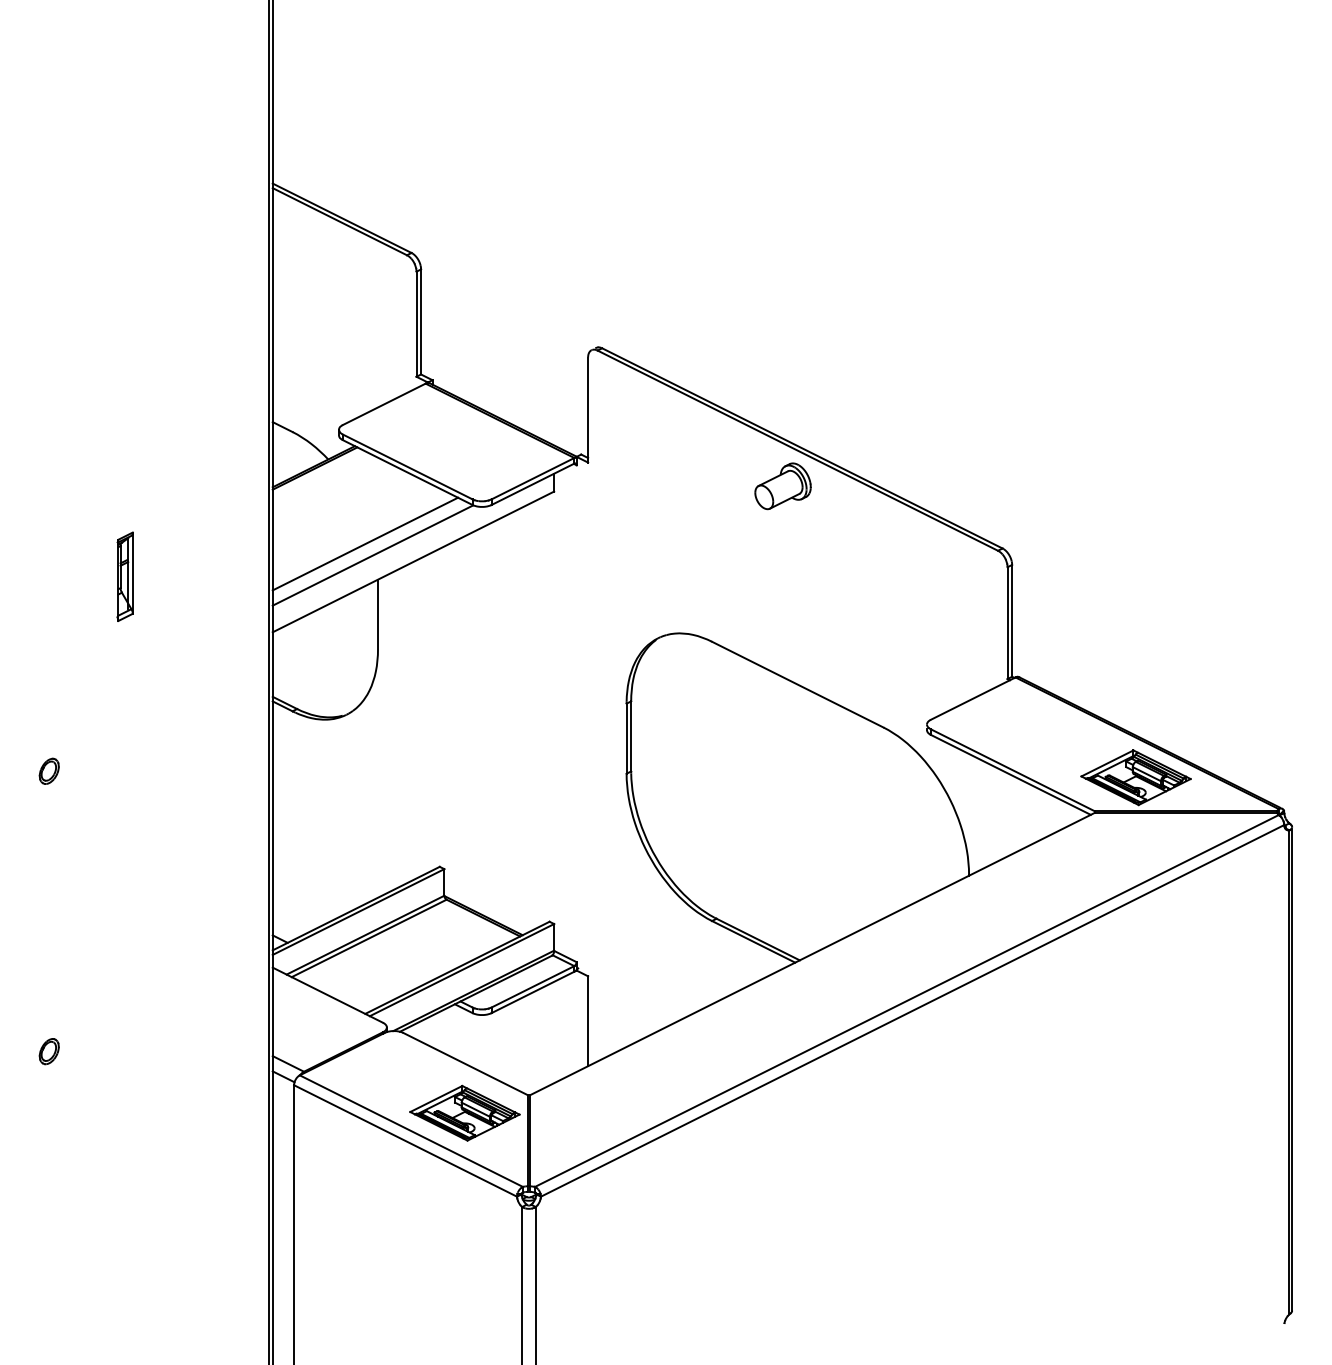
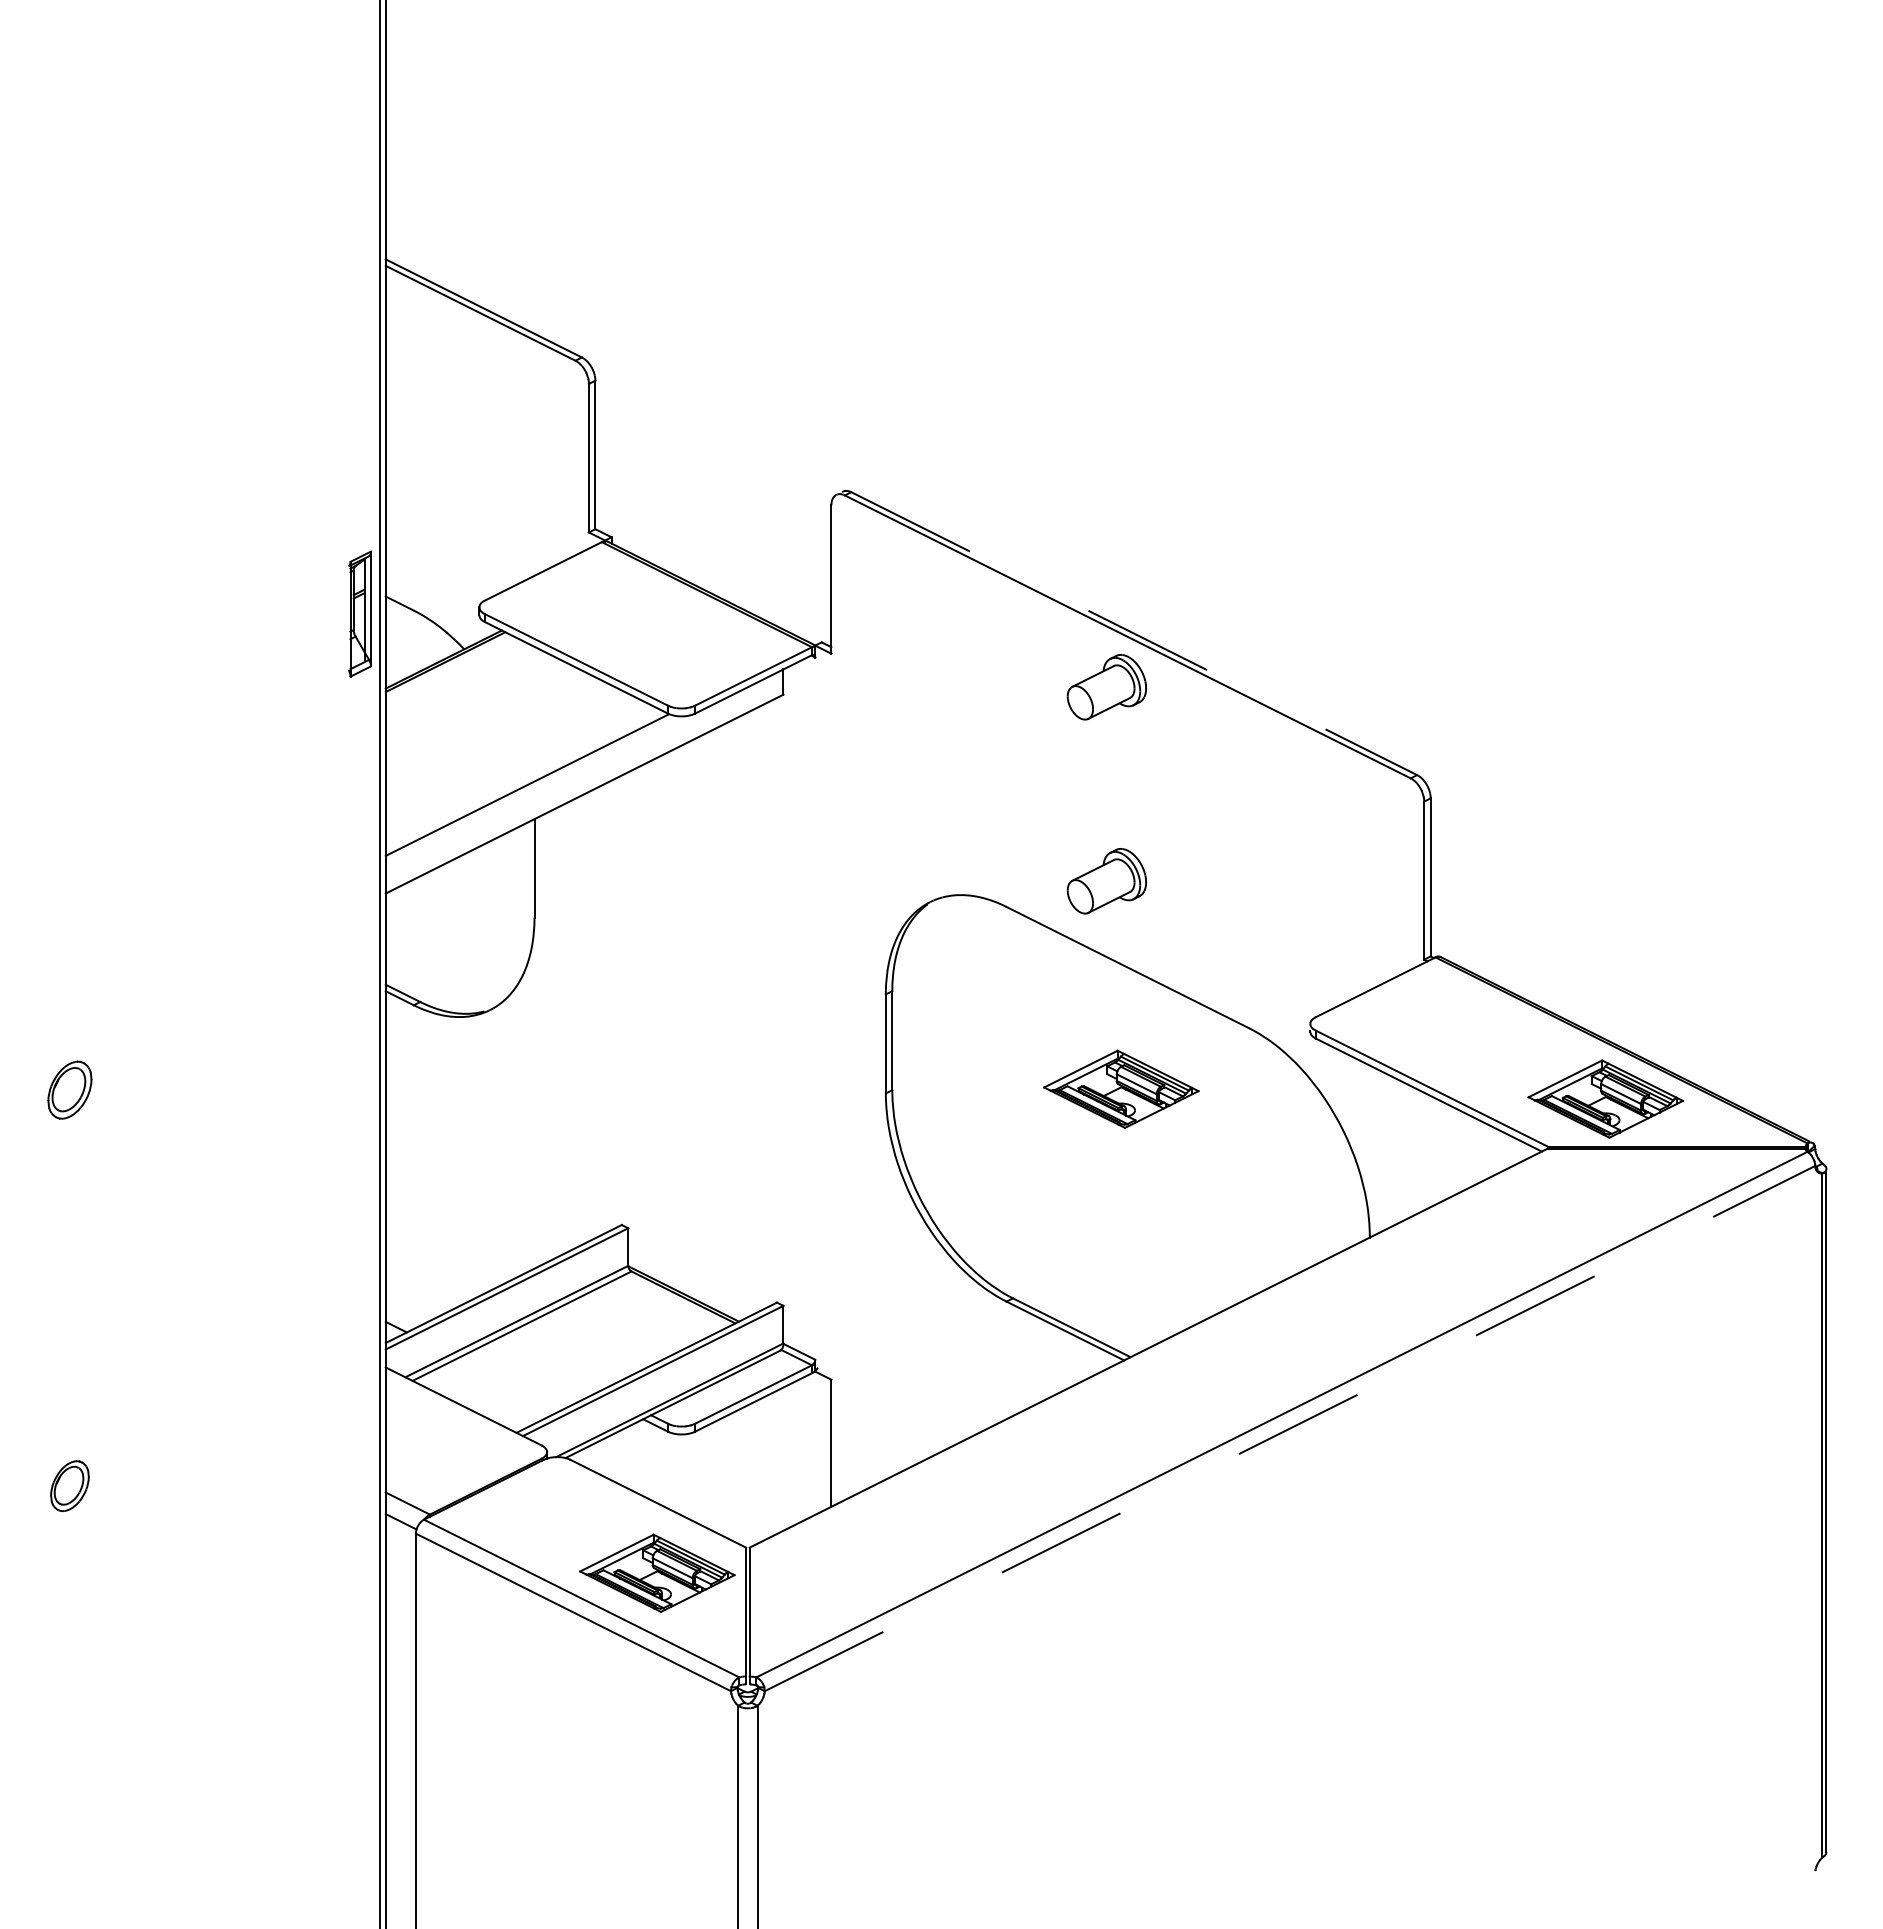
line: (802, 448) -> (1134, 633), solid -> dashed
line: (365, 543) -> (516, 768), removed
part: (124, 576) -> (359, 613), moved
part: (782, 623) -> (1106, 881), added
part: (48, 770) -> (69, 1089), size x1.6
part: (793, 770) -> (1121, 1088), added
line: (912, 1010) -> (1290, 1428), solid -> dashed
part: (48, 1051) -> (69, 1485), size x1.4

